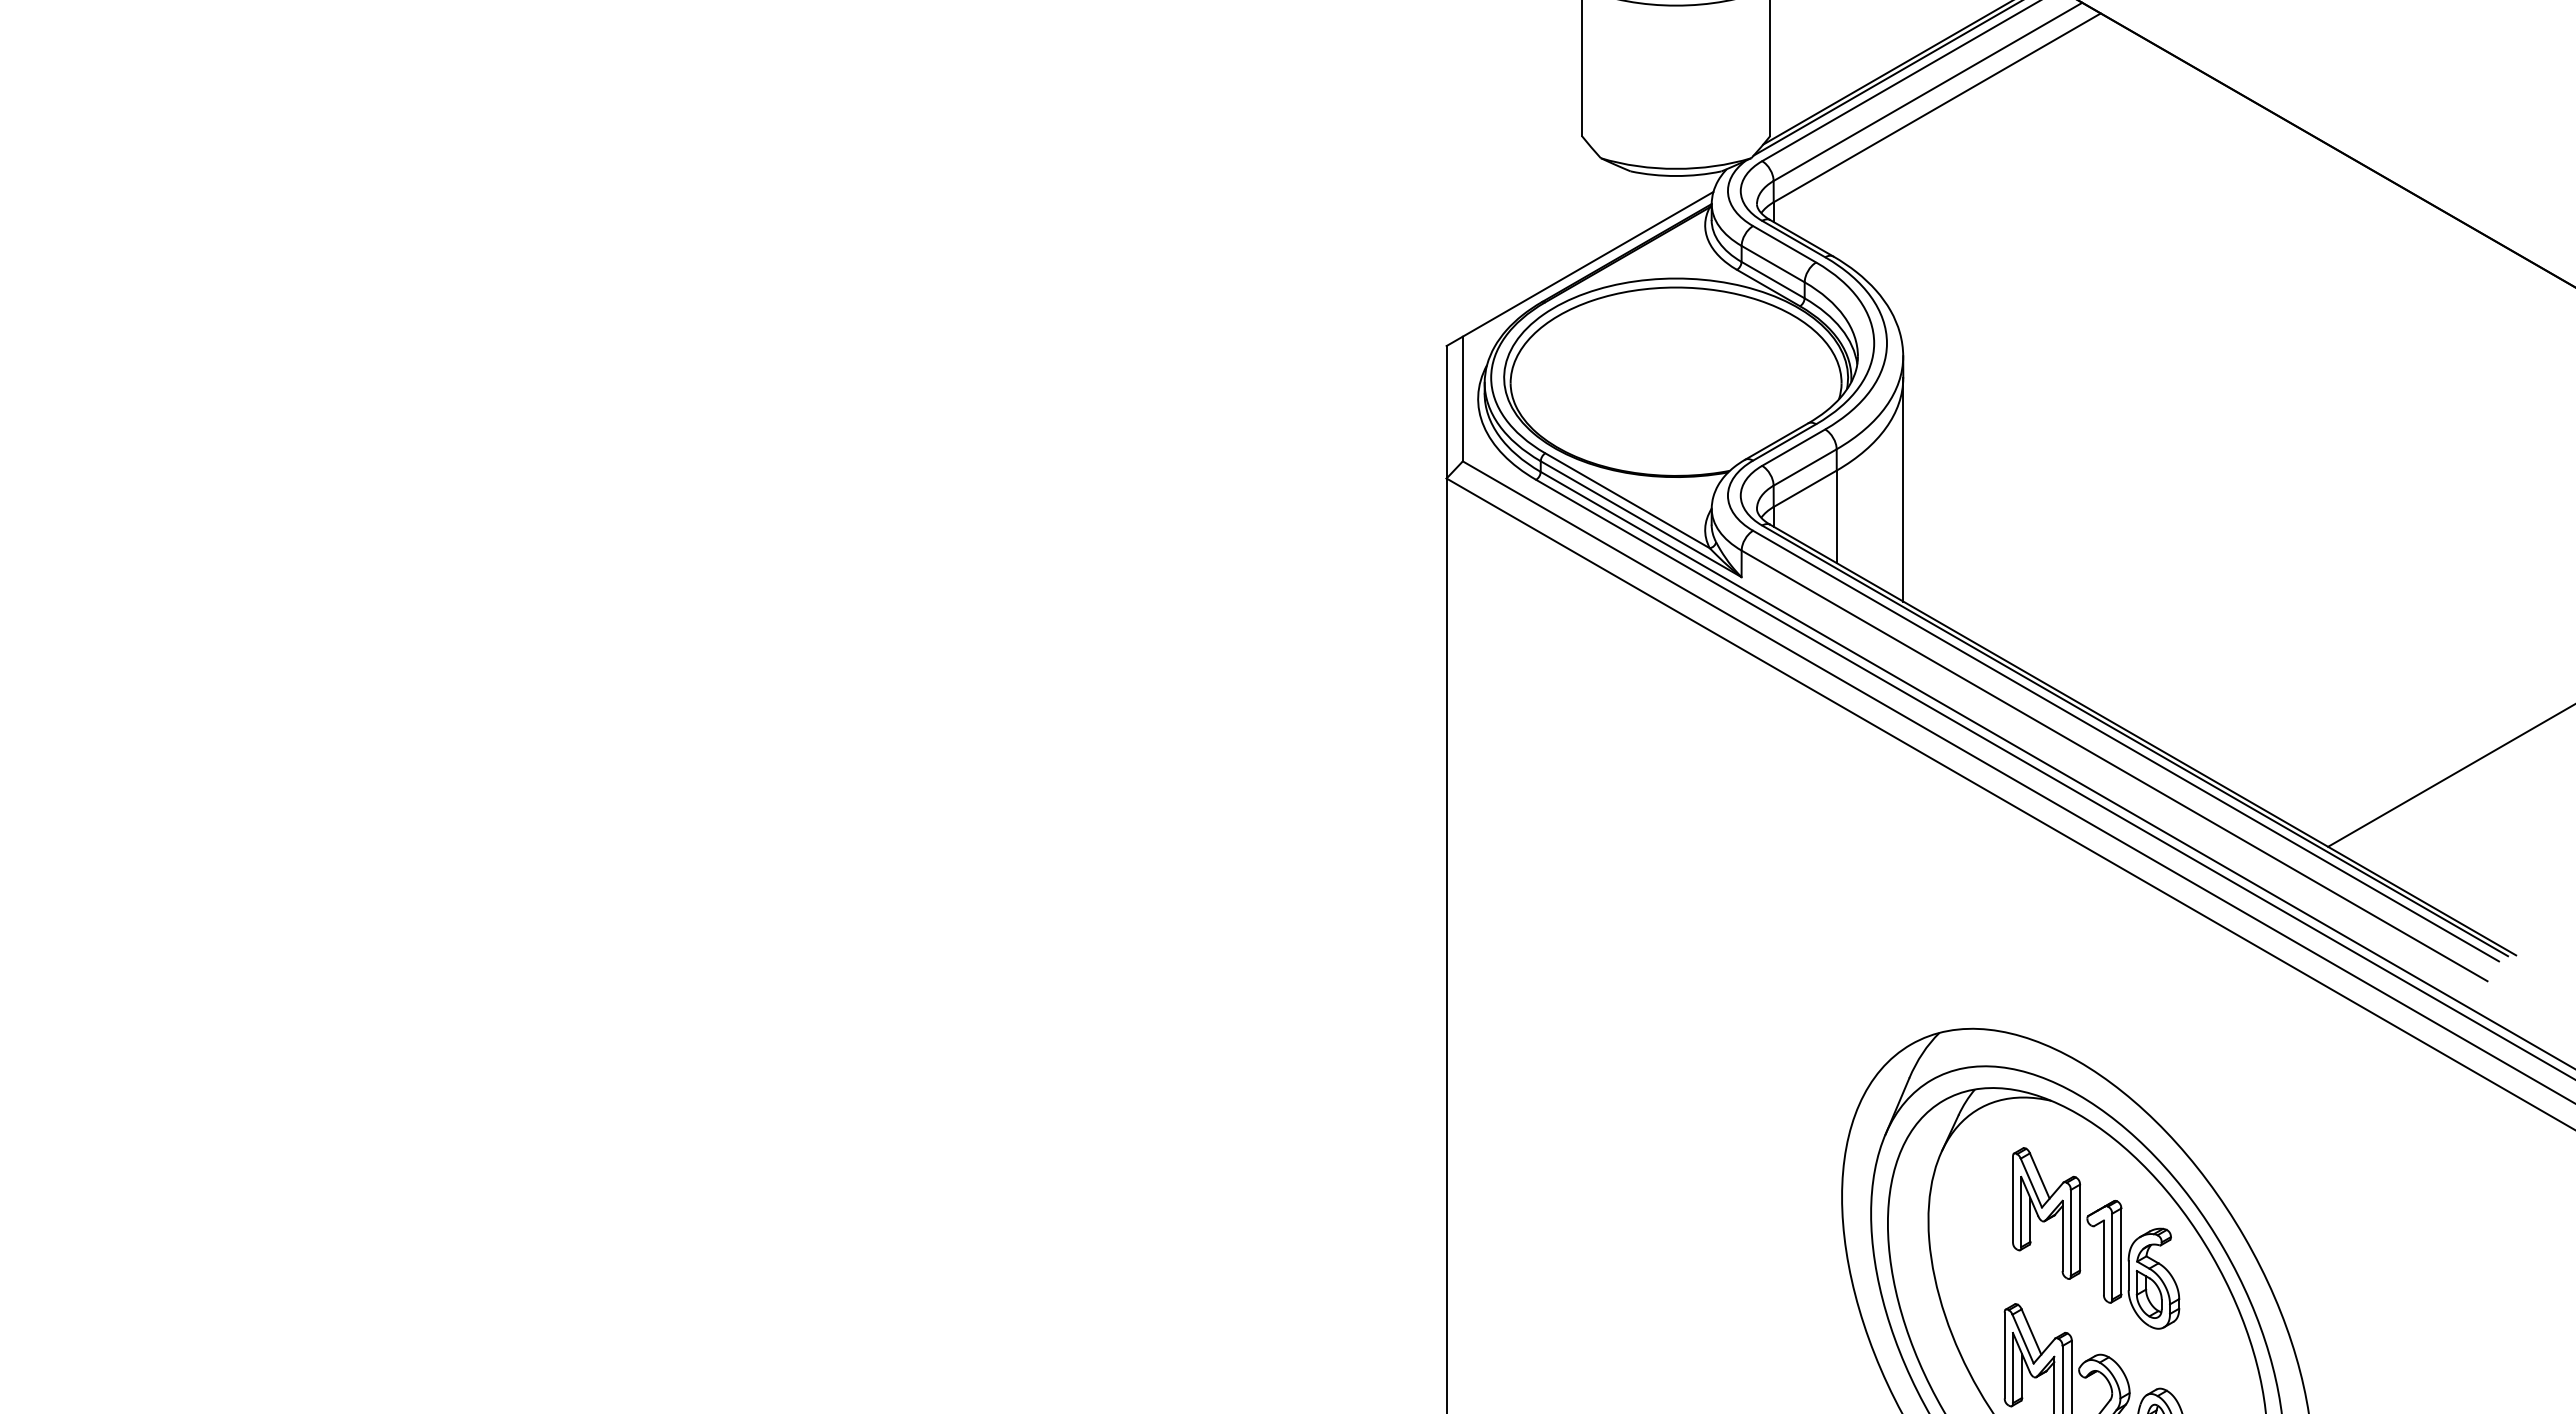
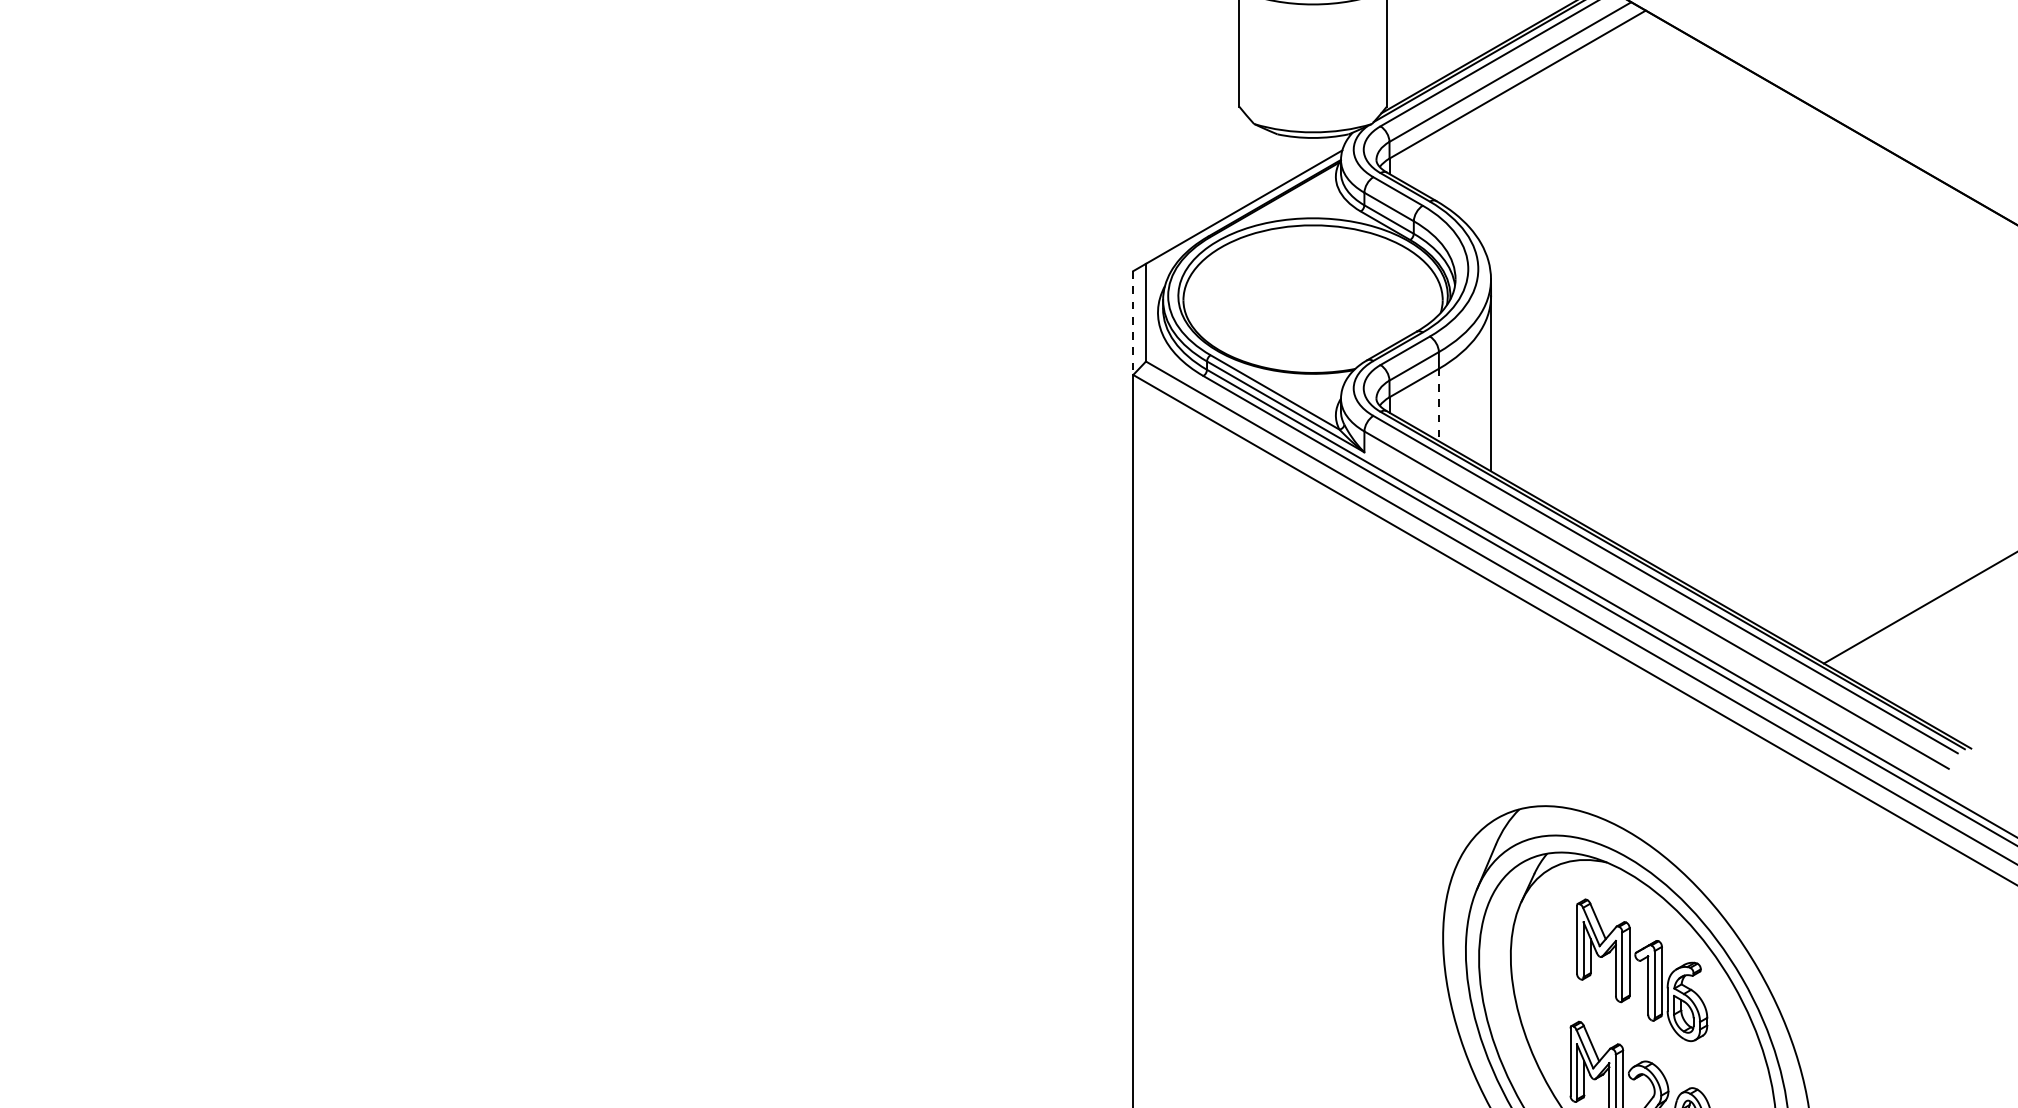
line: (1446, 412) -> (1133, 323), solid -> dashed
line: (1836, 517) -> (1438, 405), solid -> dashed

